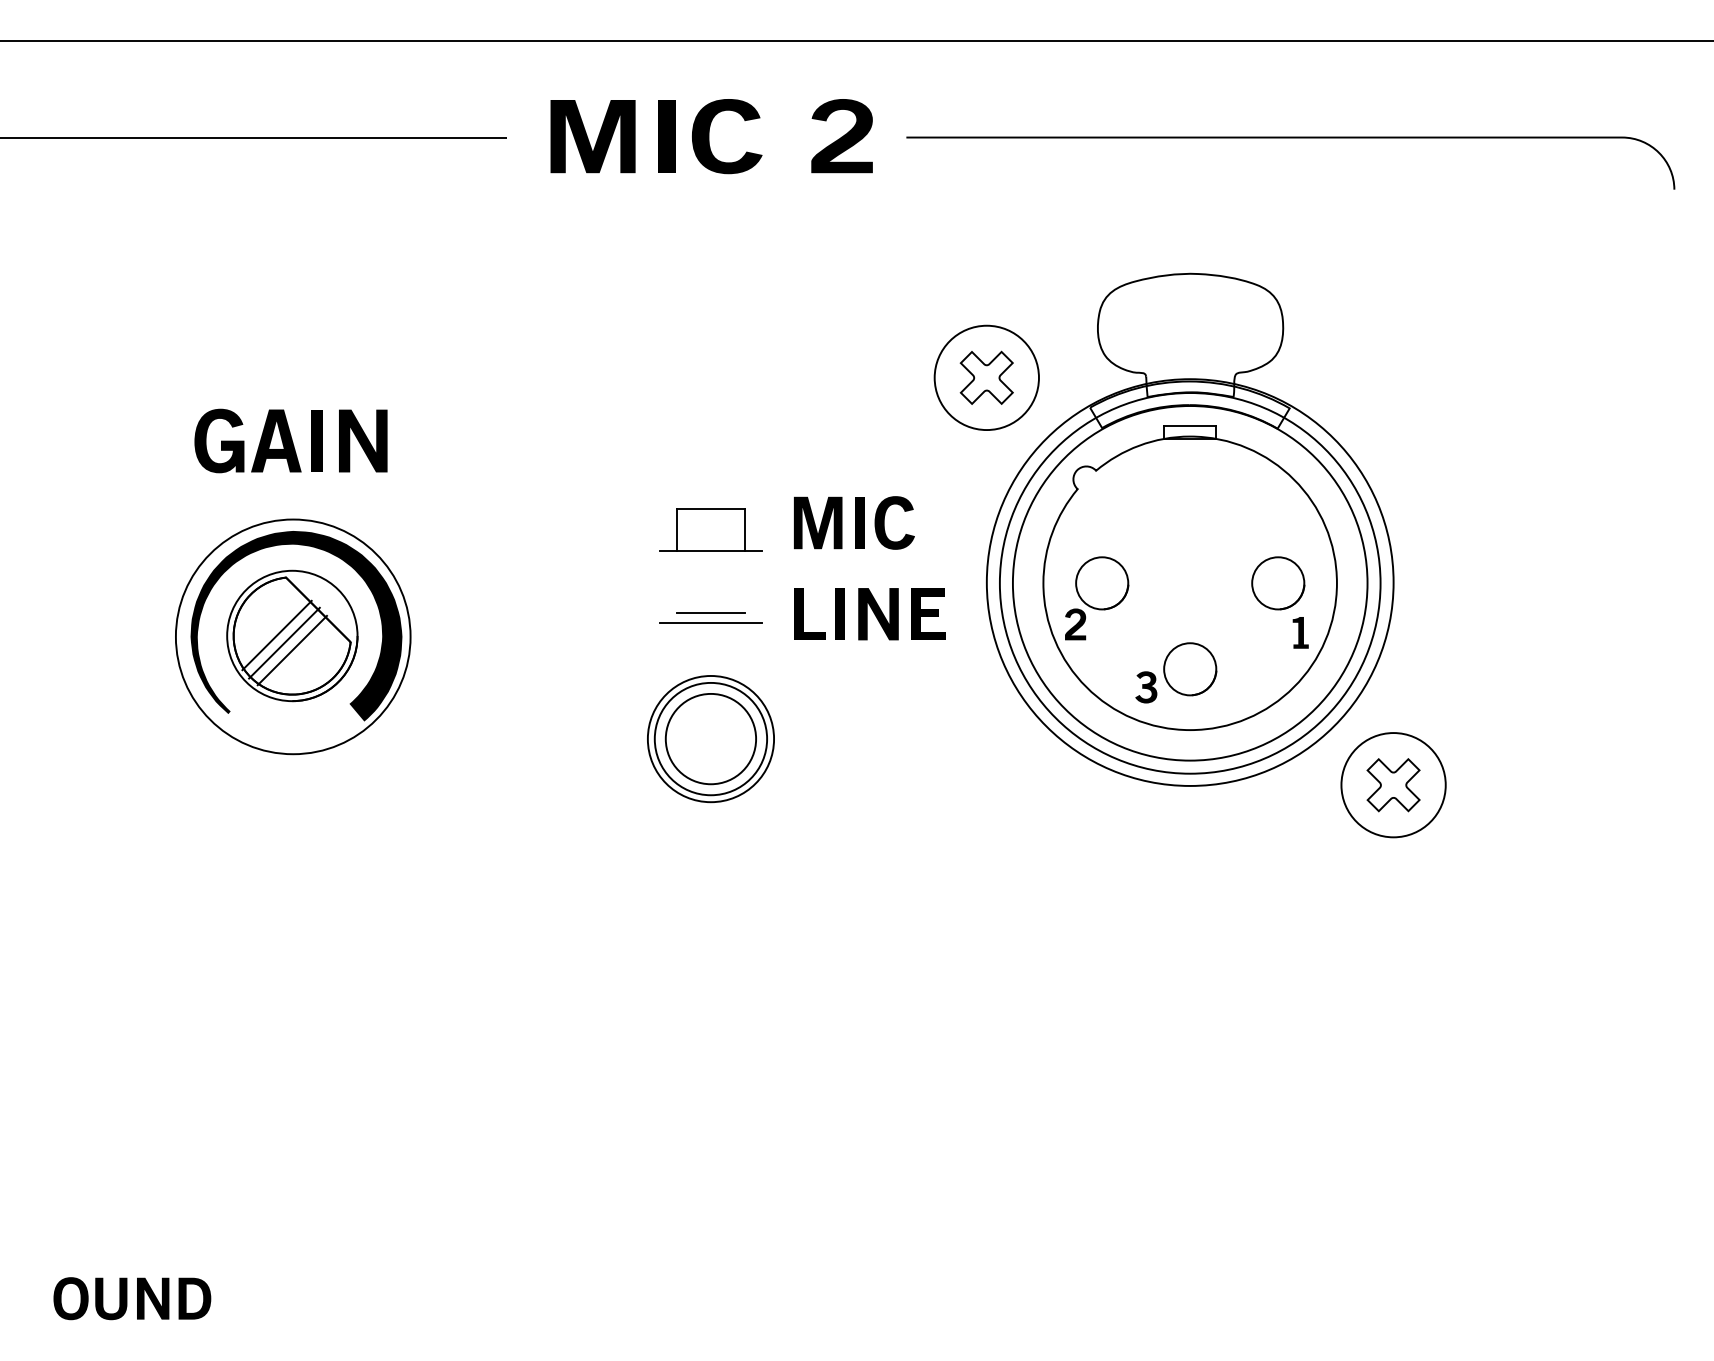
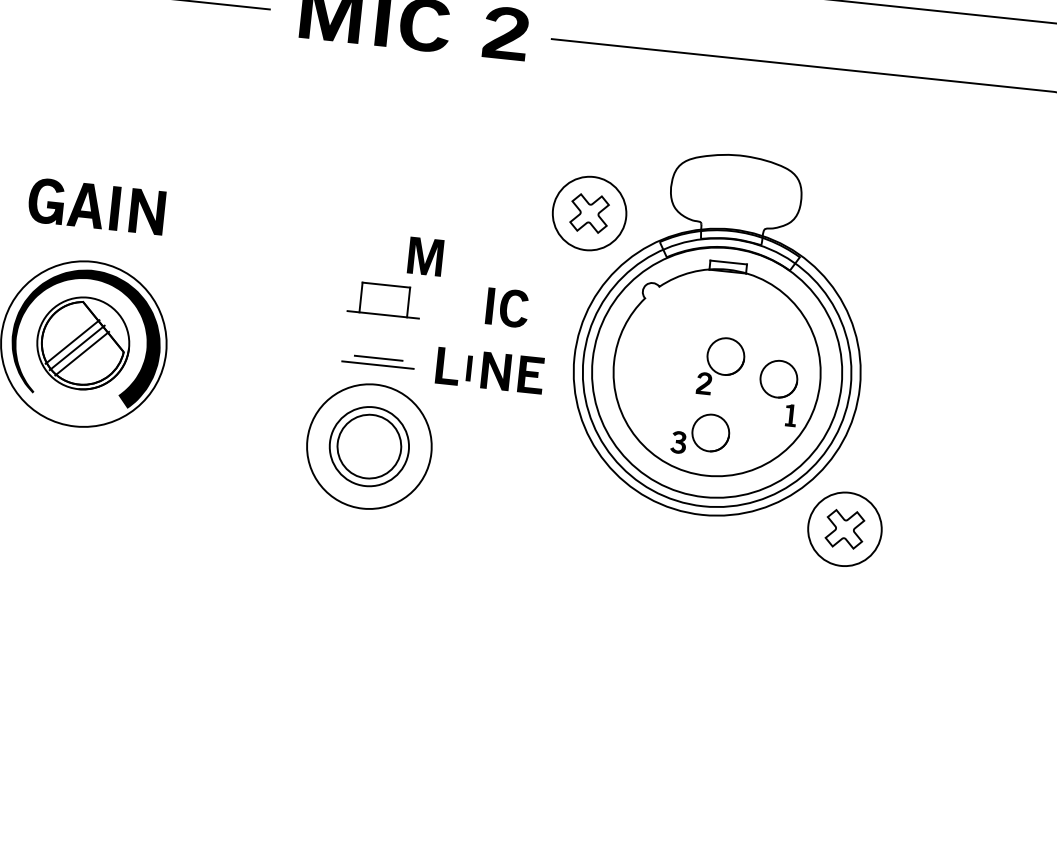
part: (818, 522) -> (425, 256), moved
part: (1097, 598) -> (721, 366), moved
part: (839, 613) -> (468, 368), size x0.7
circle: (710, 738) -> (369, 446), size x1.4

